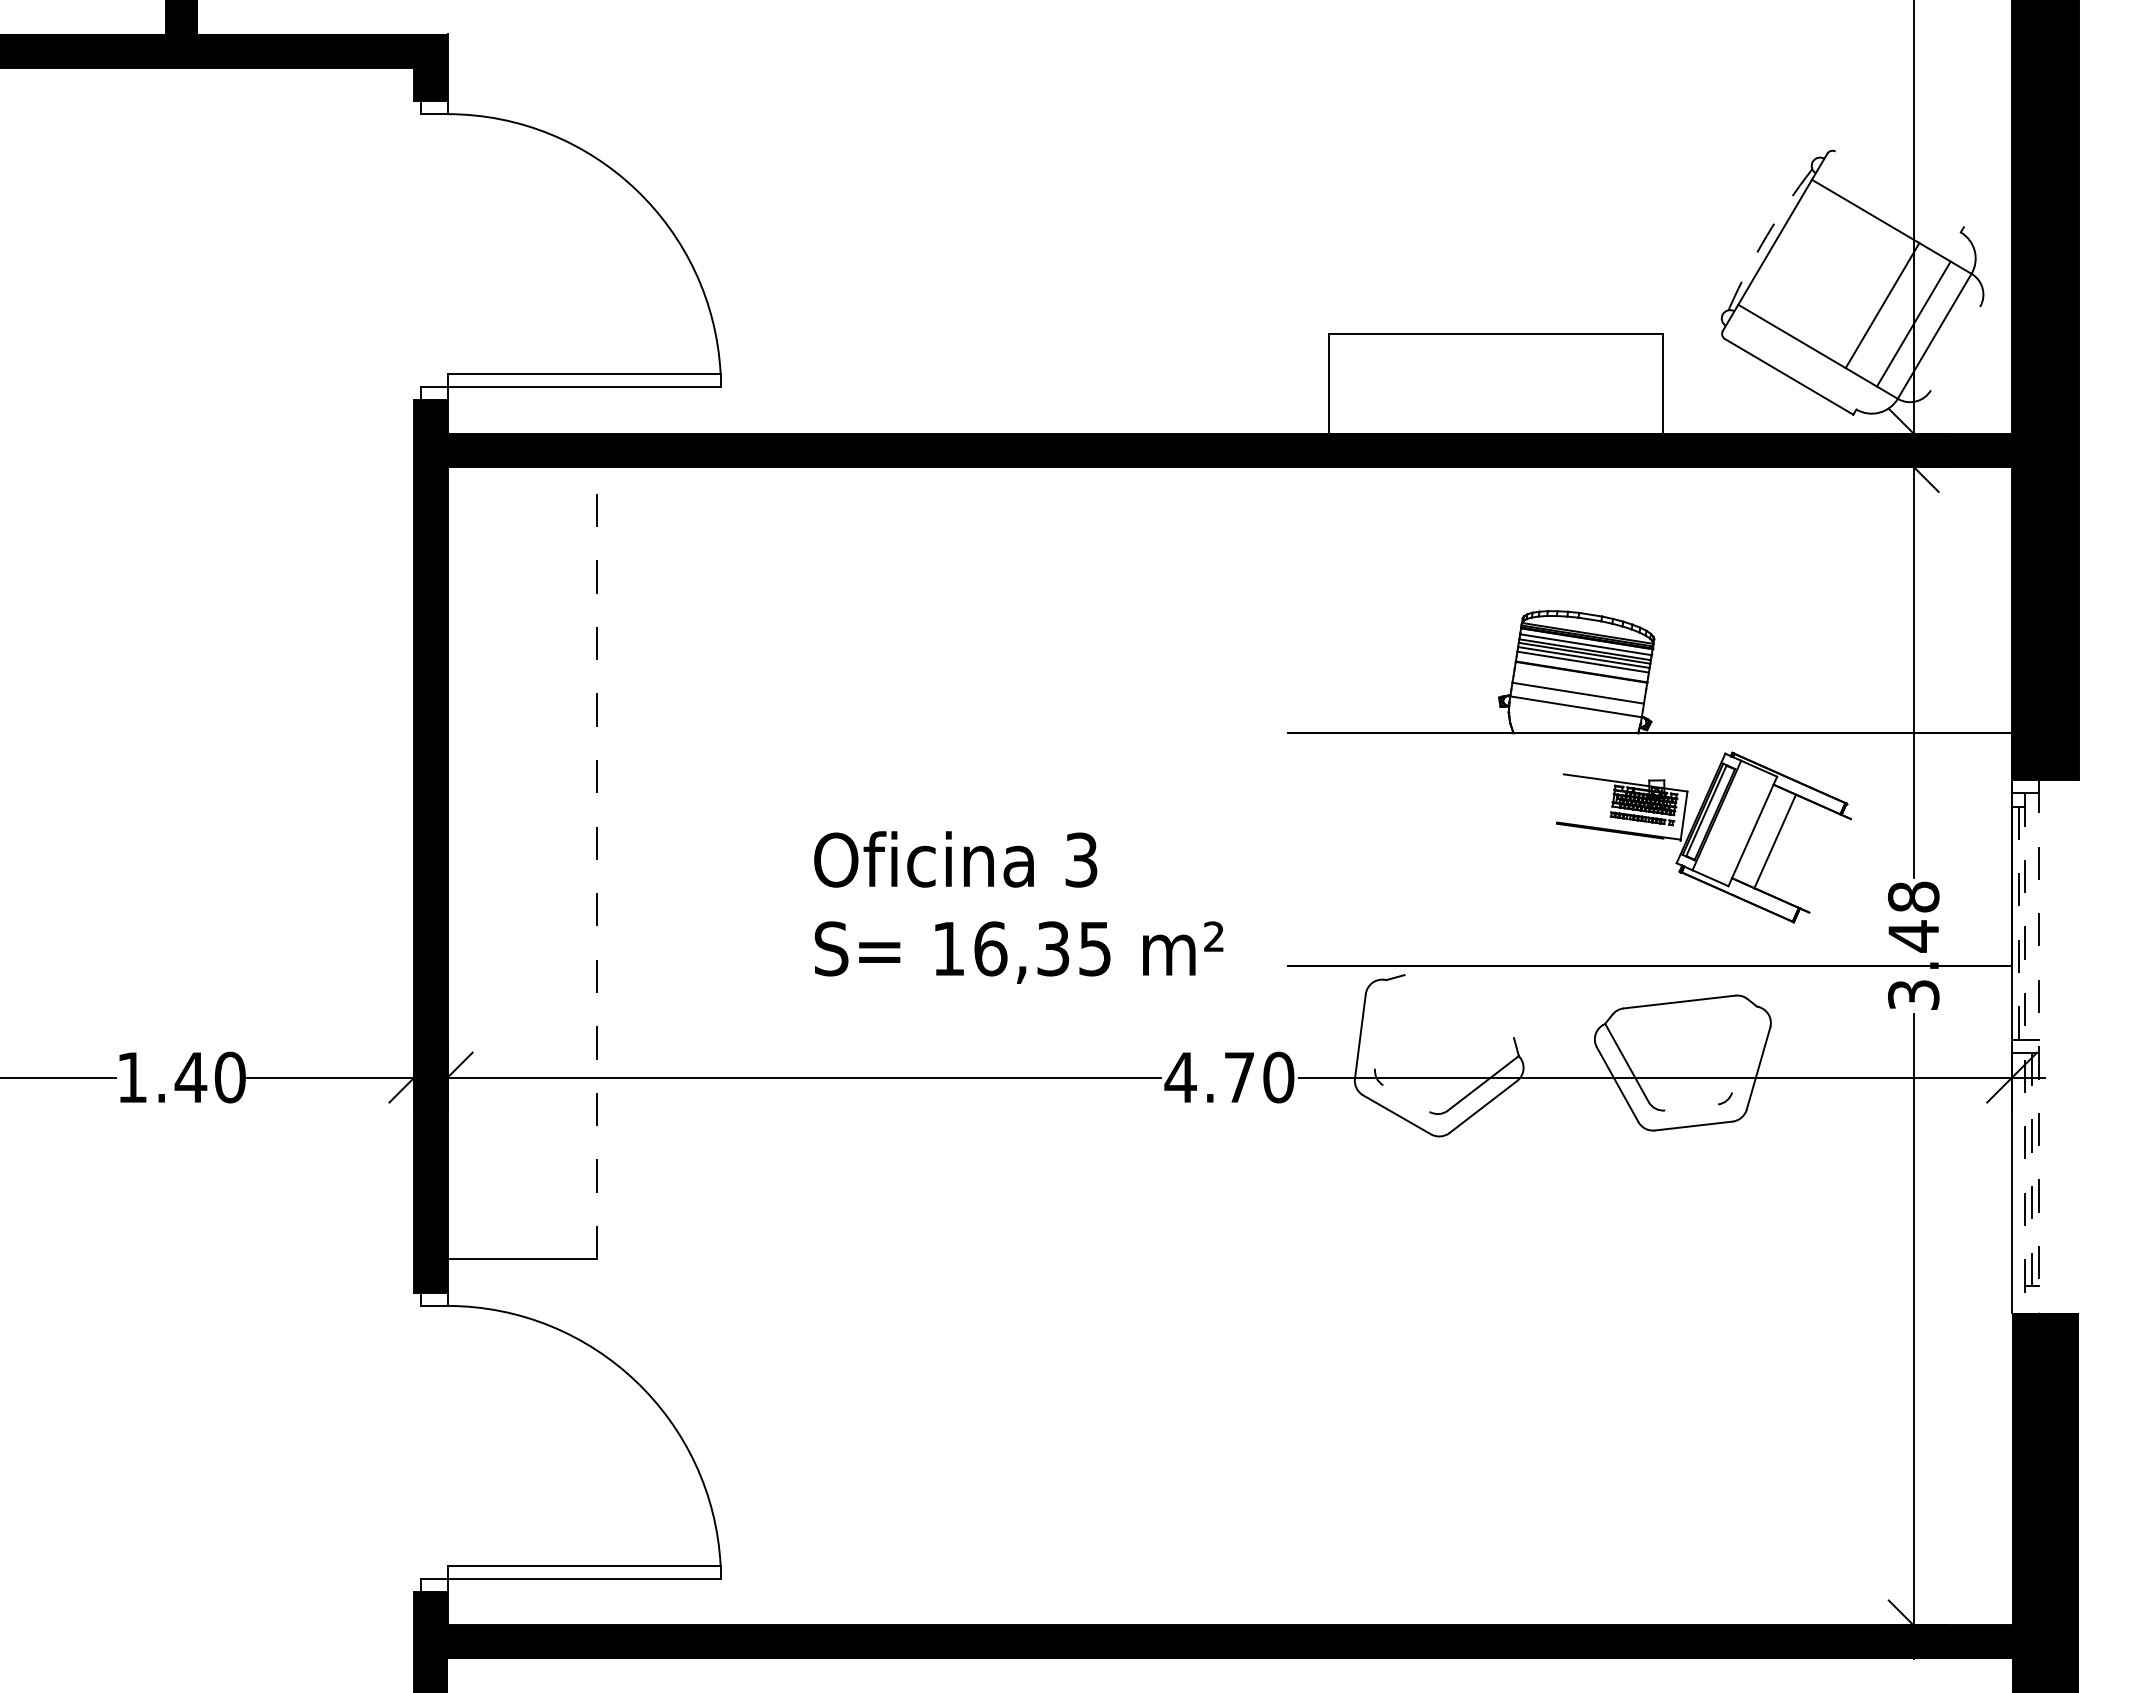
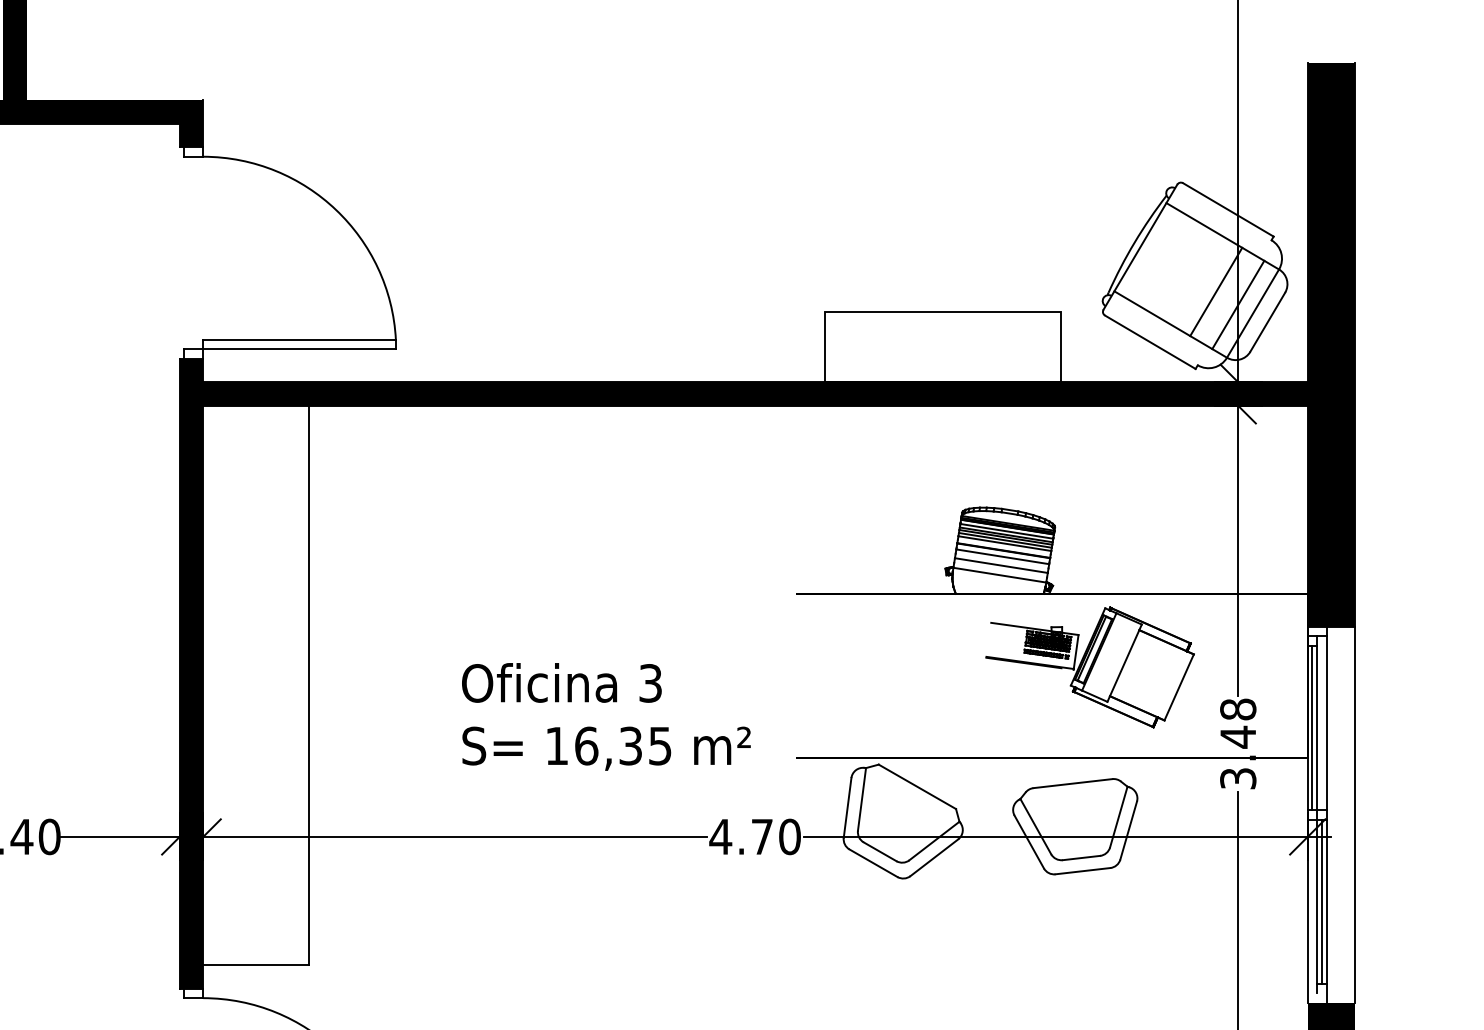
line: (1899, 189) -> (1228, 209), added
arc: (1767, 235) -> (1135, 242), dashed -> solid
line: (1955, 348) -> (1267, 322), added
line: (1579, 680) -> (1002, 556), added
line: (1774, 841) -> (1178, 687), moved
line: (597, 862) -> (308, 685), dashed -> solid
line: (2018, 923) -> (1312, 728), dashed -> solid
line: (1459, 1006) -> (917, 786), added
line: (1380, 1024) -> (861, 799), added
line: (2078, 1045) -> (1354, 814), added
line: (2025, 1046) -> (1317, 815), dashed -> solid
line: (2038, 1046) -> (1326, 815), dashed -> solid
line: (1744, 1049) -> (1118, 817), added
line: (1406, 1098) -> (880, 851), added
line: (1691, 1107) -> (1081, 858), added
line: (2032, 1169) -> (1322, 901), dashed -> solid

